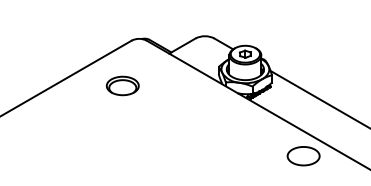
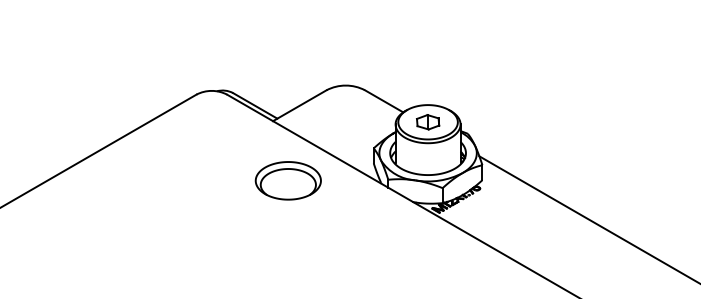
part: (122, 85) -> (287, 179), moved

